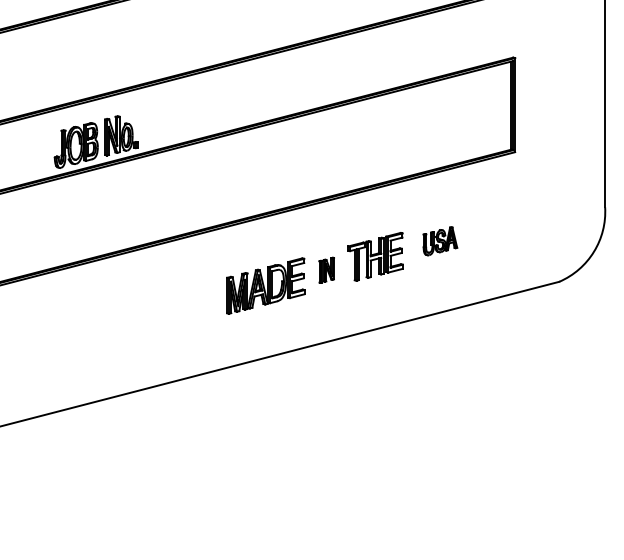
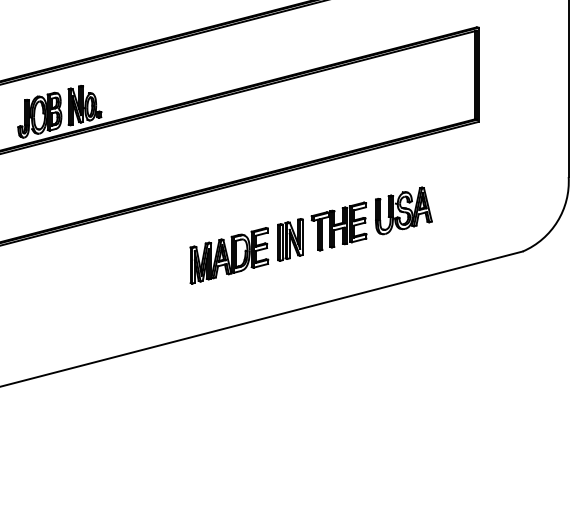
part: (440, 241) -> (404, 211), size x1.67
part: (326, 270) -> (290, 240), size x1.67

